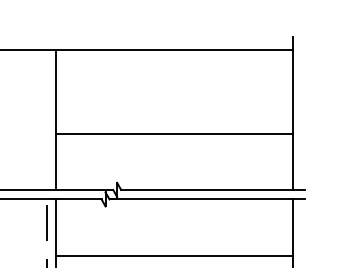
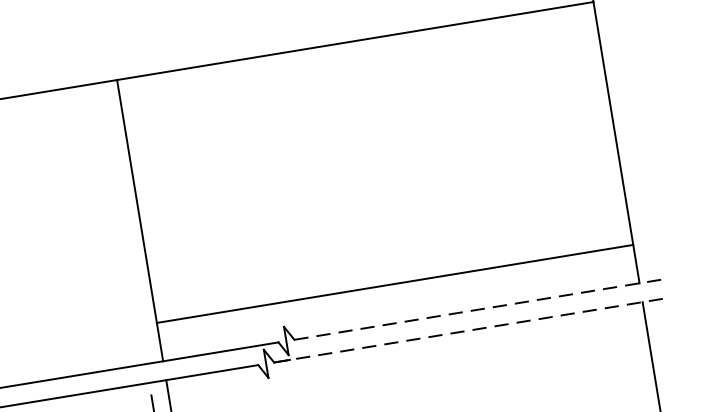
line: (174, 133) -> (394, 283), moved
line: (212, 189) -> (477, 308), solid -> dashed
line: (207, 199) -> (470, 330), solid -> dashed

